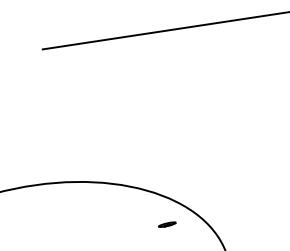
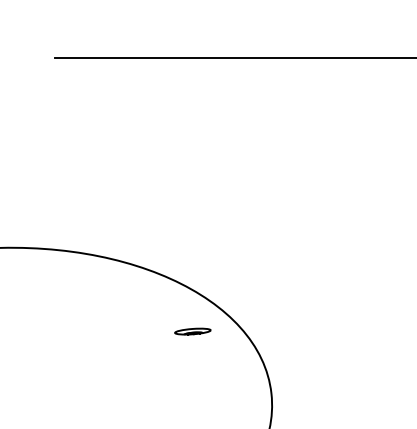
part: (167, 224) -> (192, 331), size x1.43

